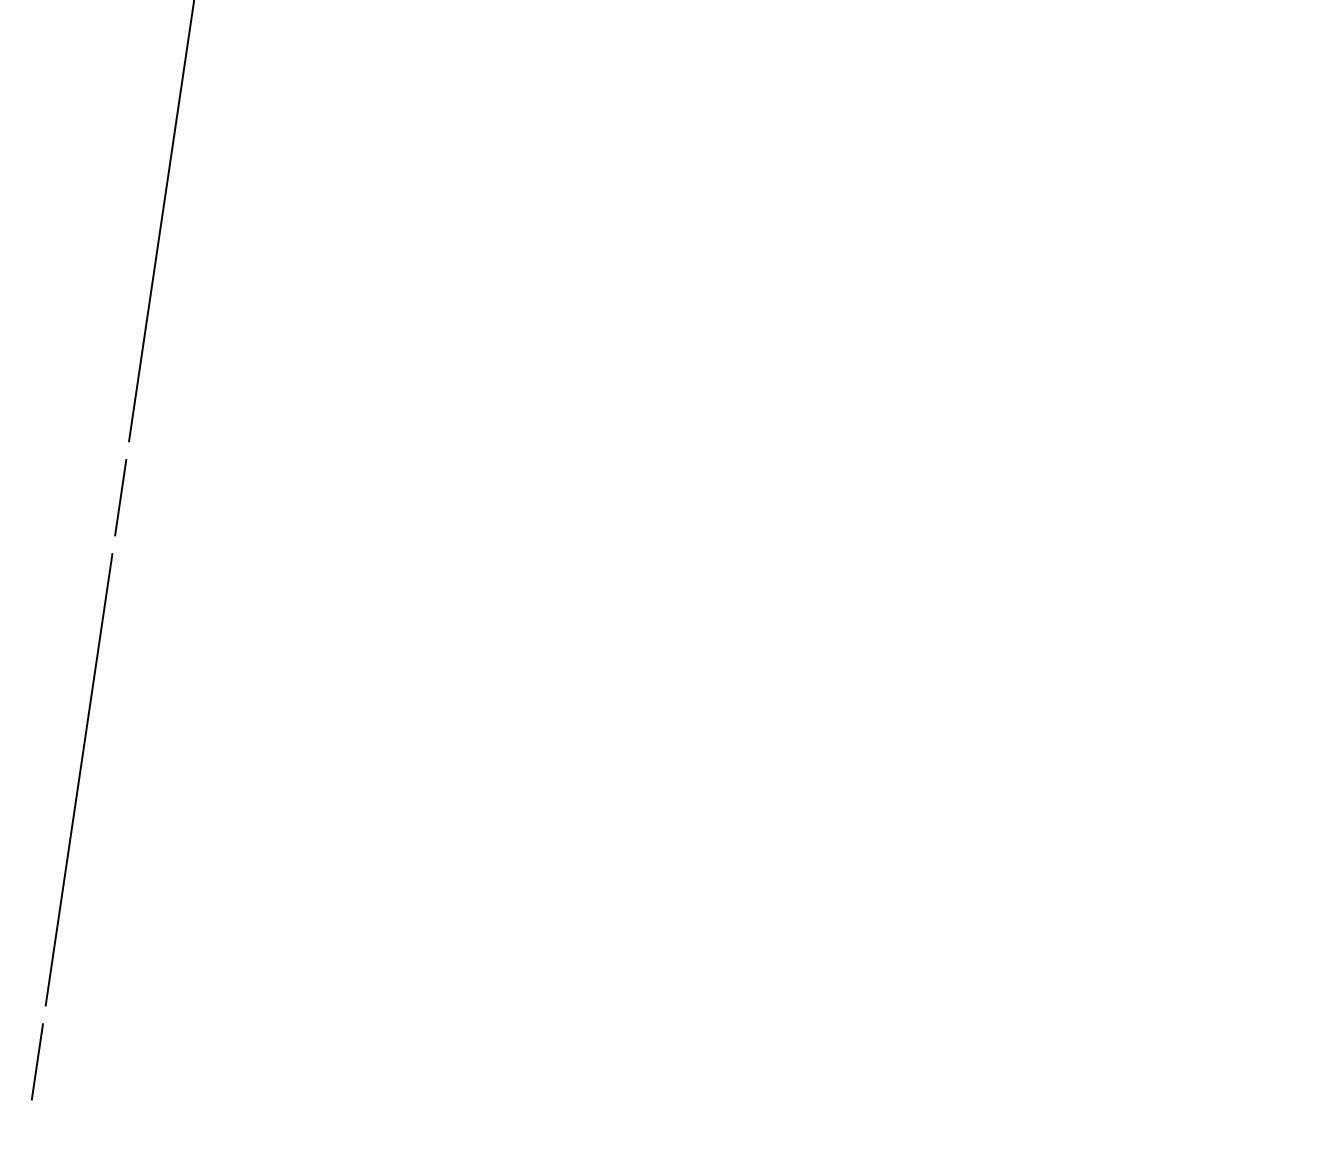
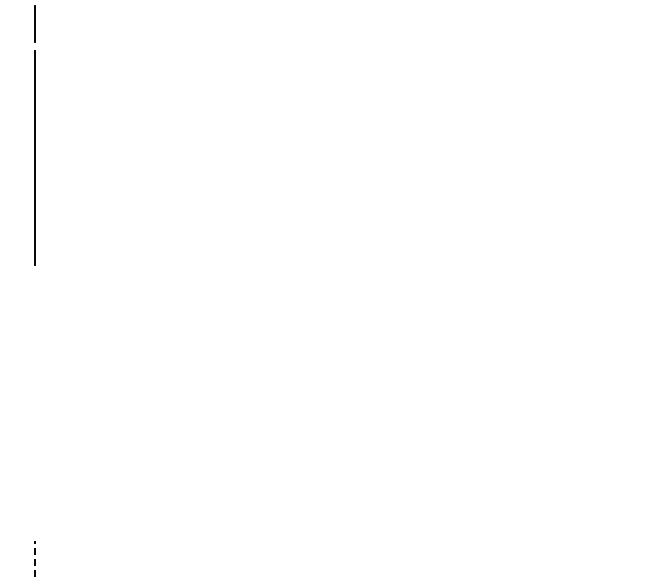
line: (120, 498) -> (35, 291), removed
line: (79, 778) -> (35, 424), removed
line: (37, 1061) -> (35, 558), solid -> dashed

